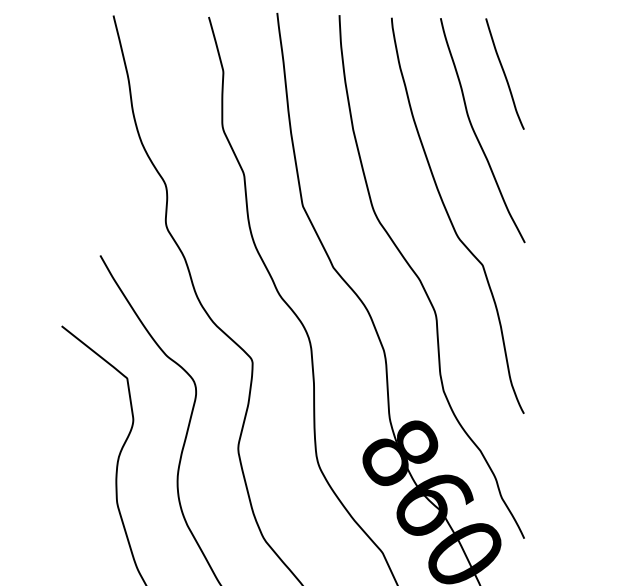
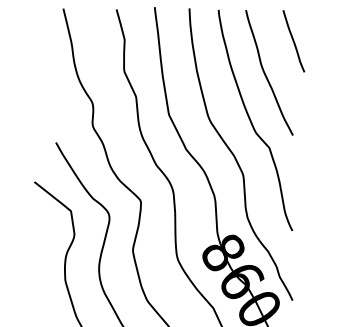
line: (504, 74) -> (293, 41), moved

